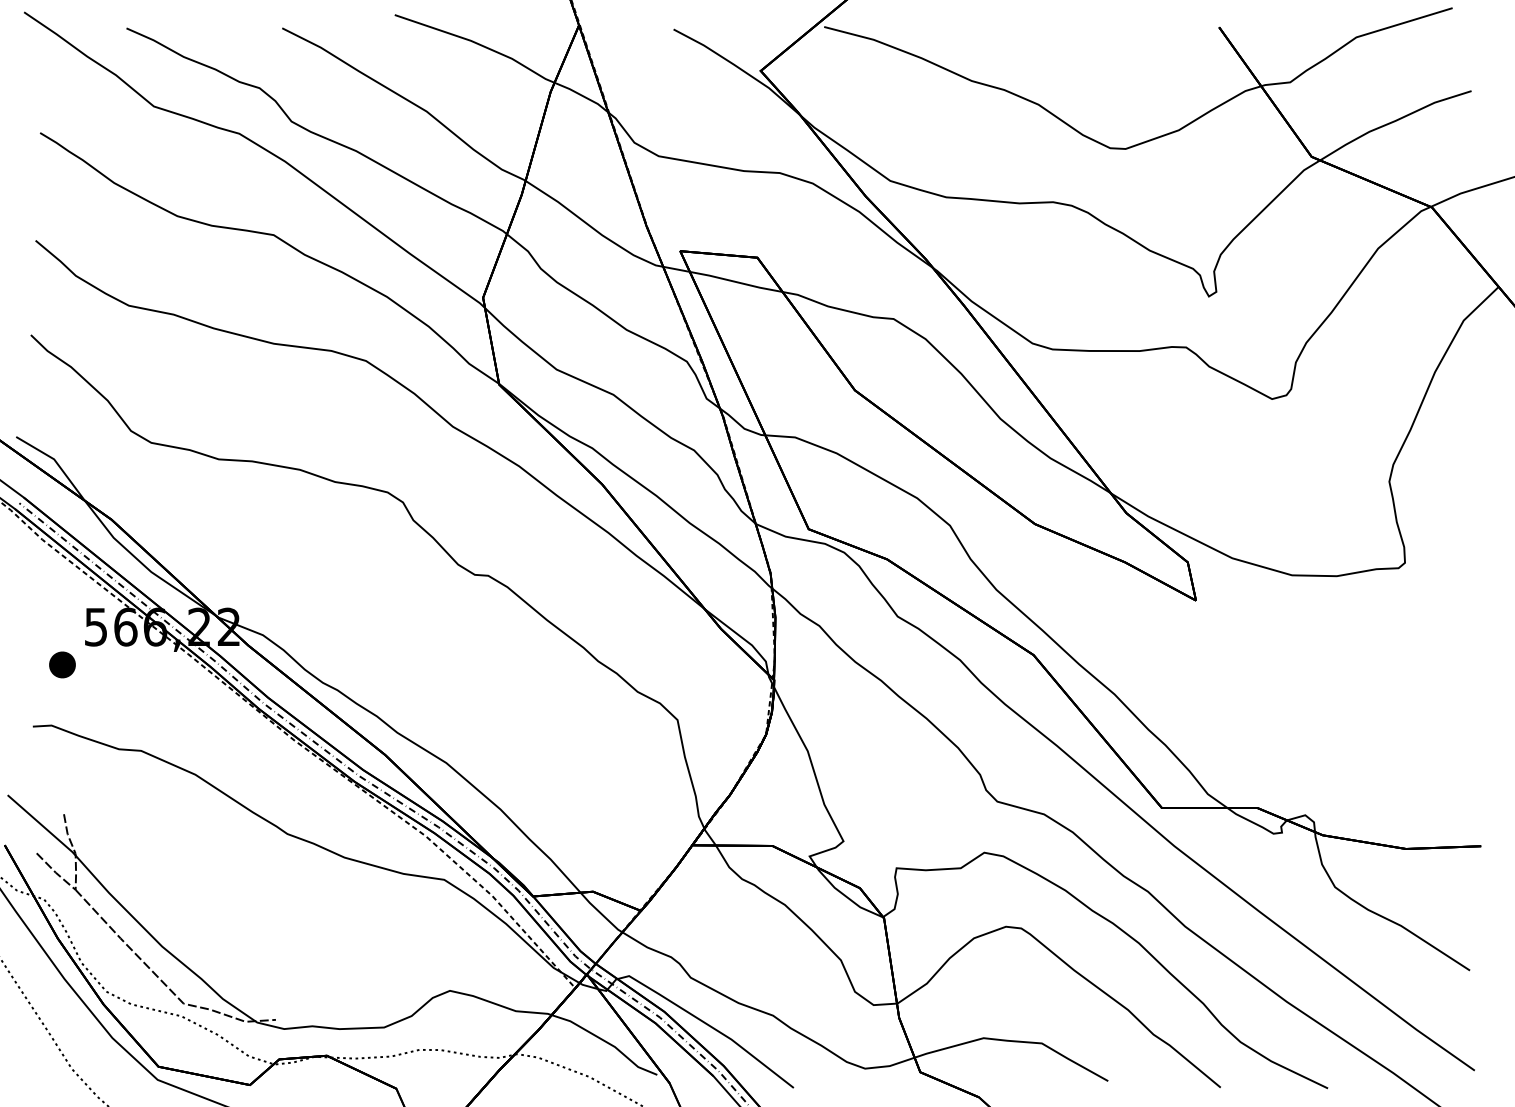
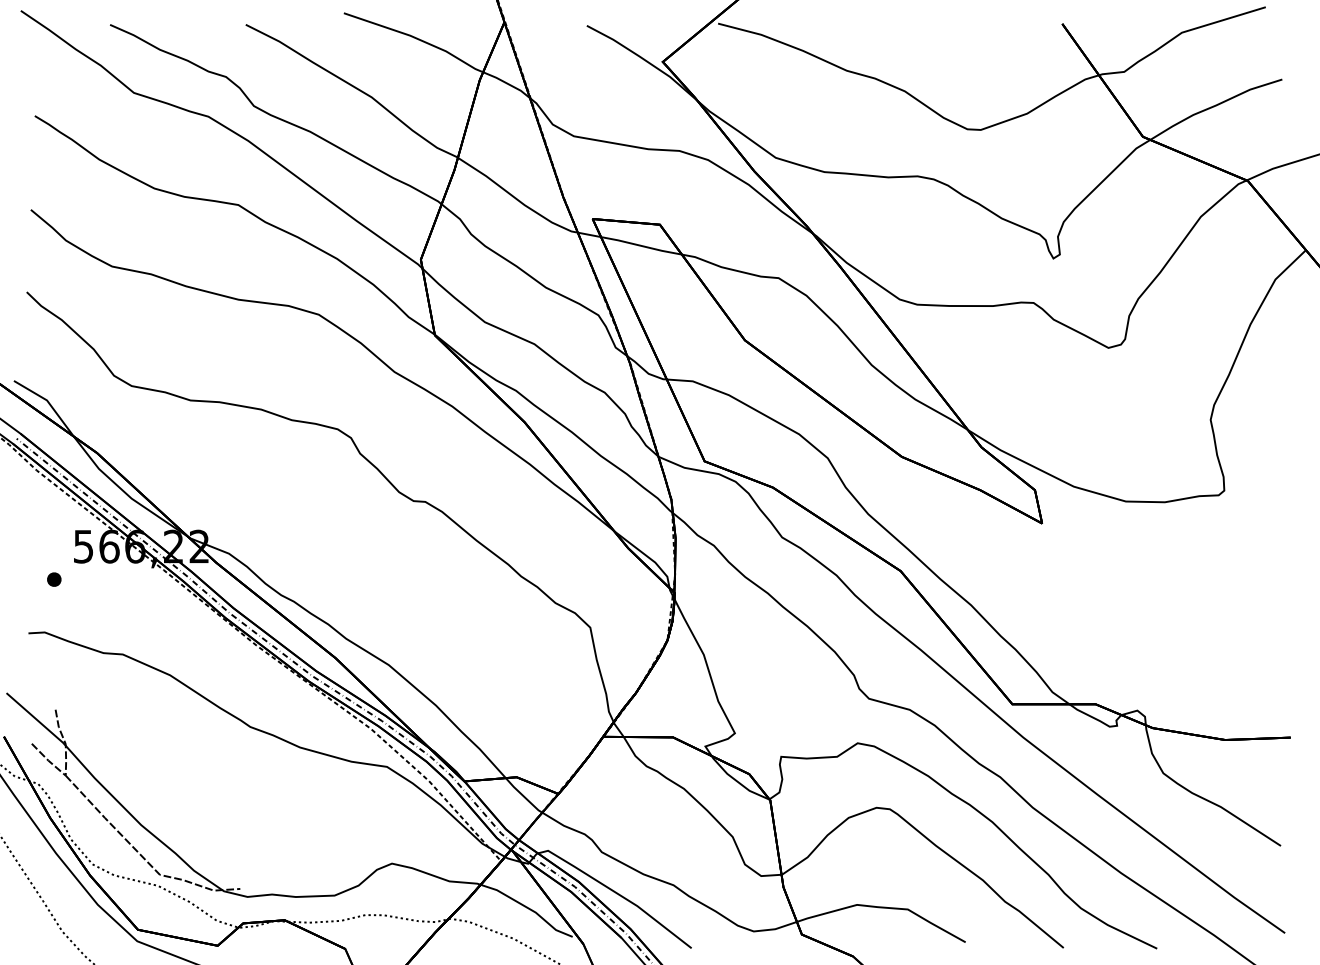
part: (62, 664) -> (54, 579), size x0.62

